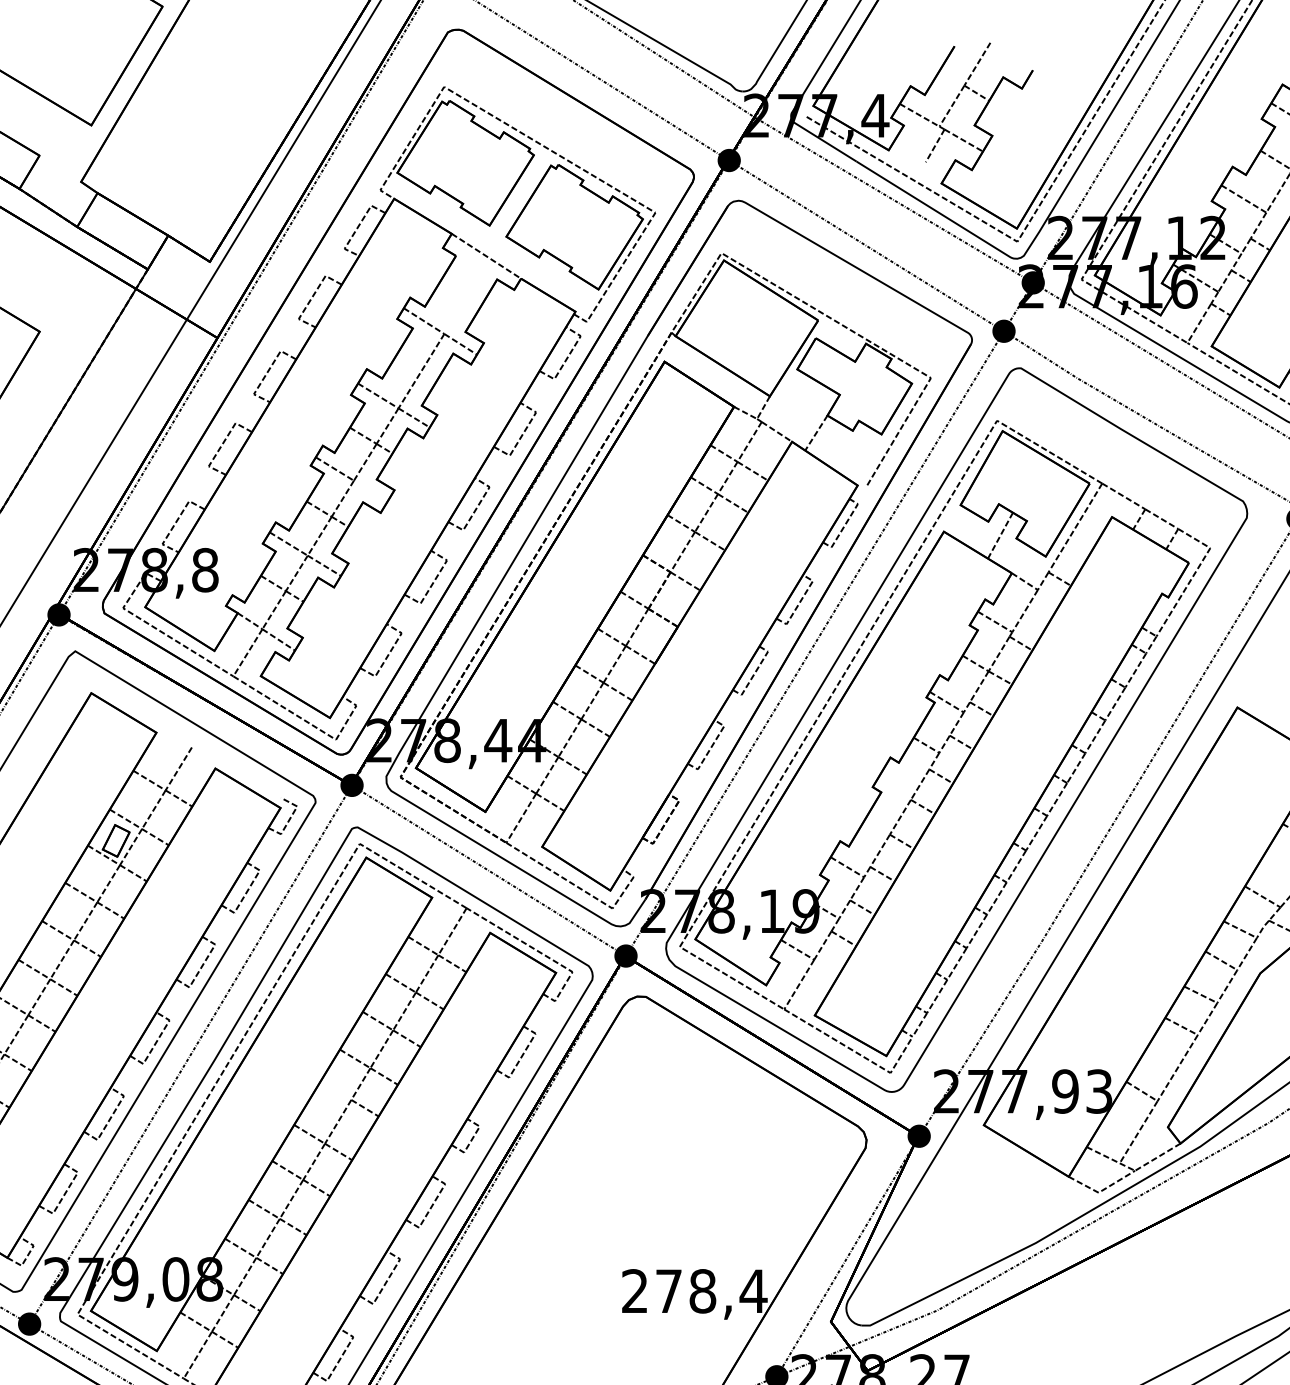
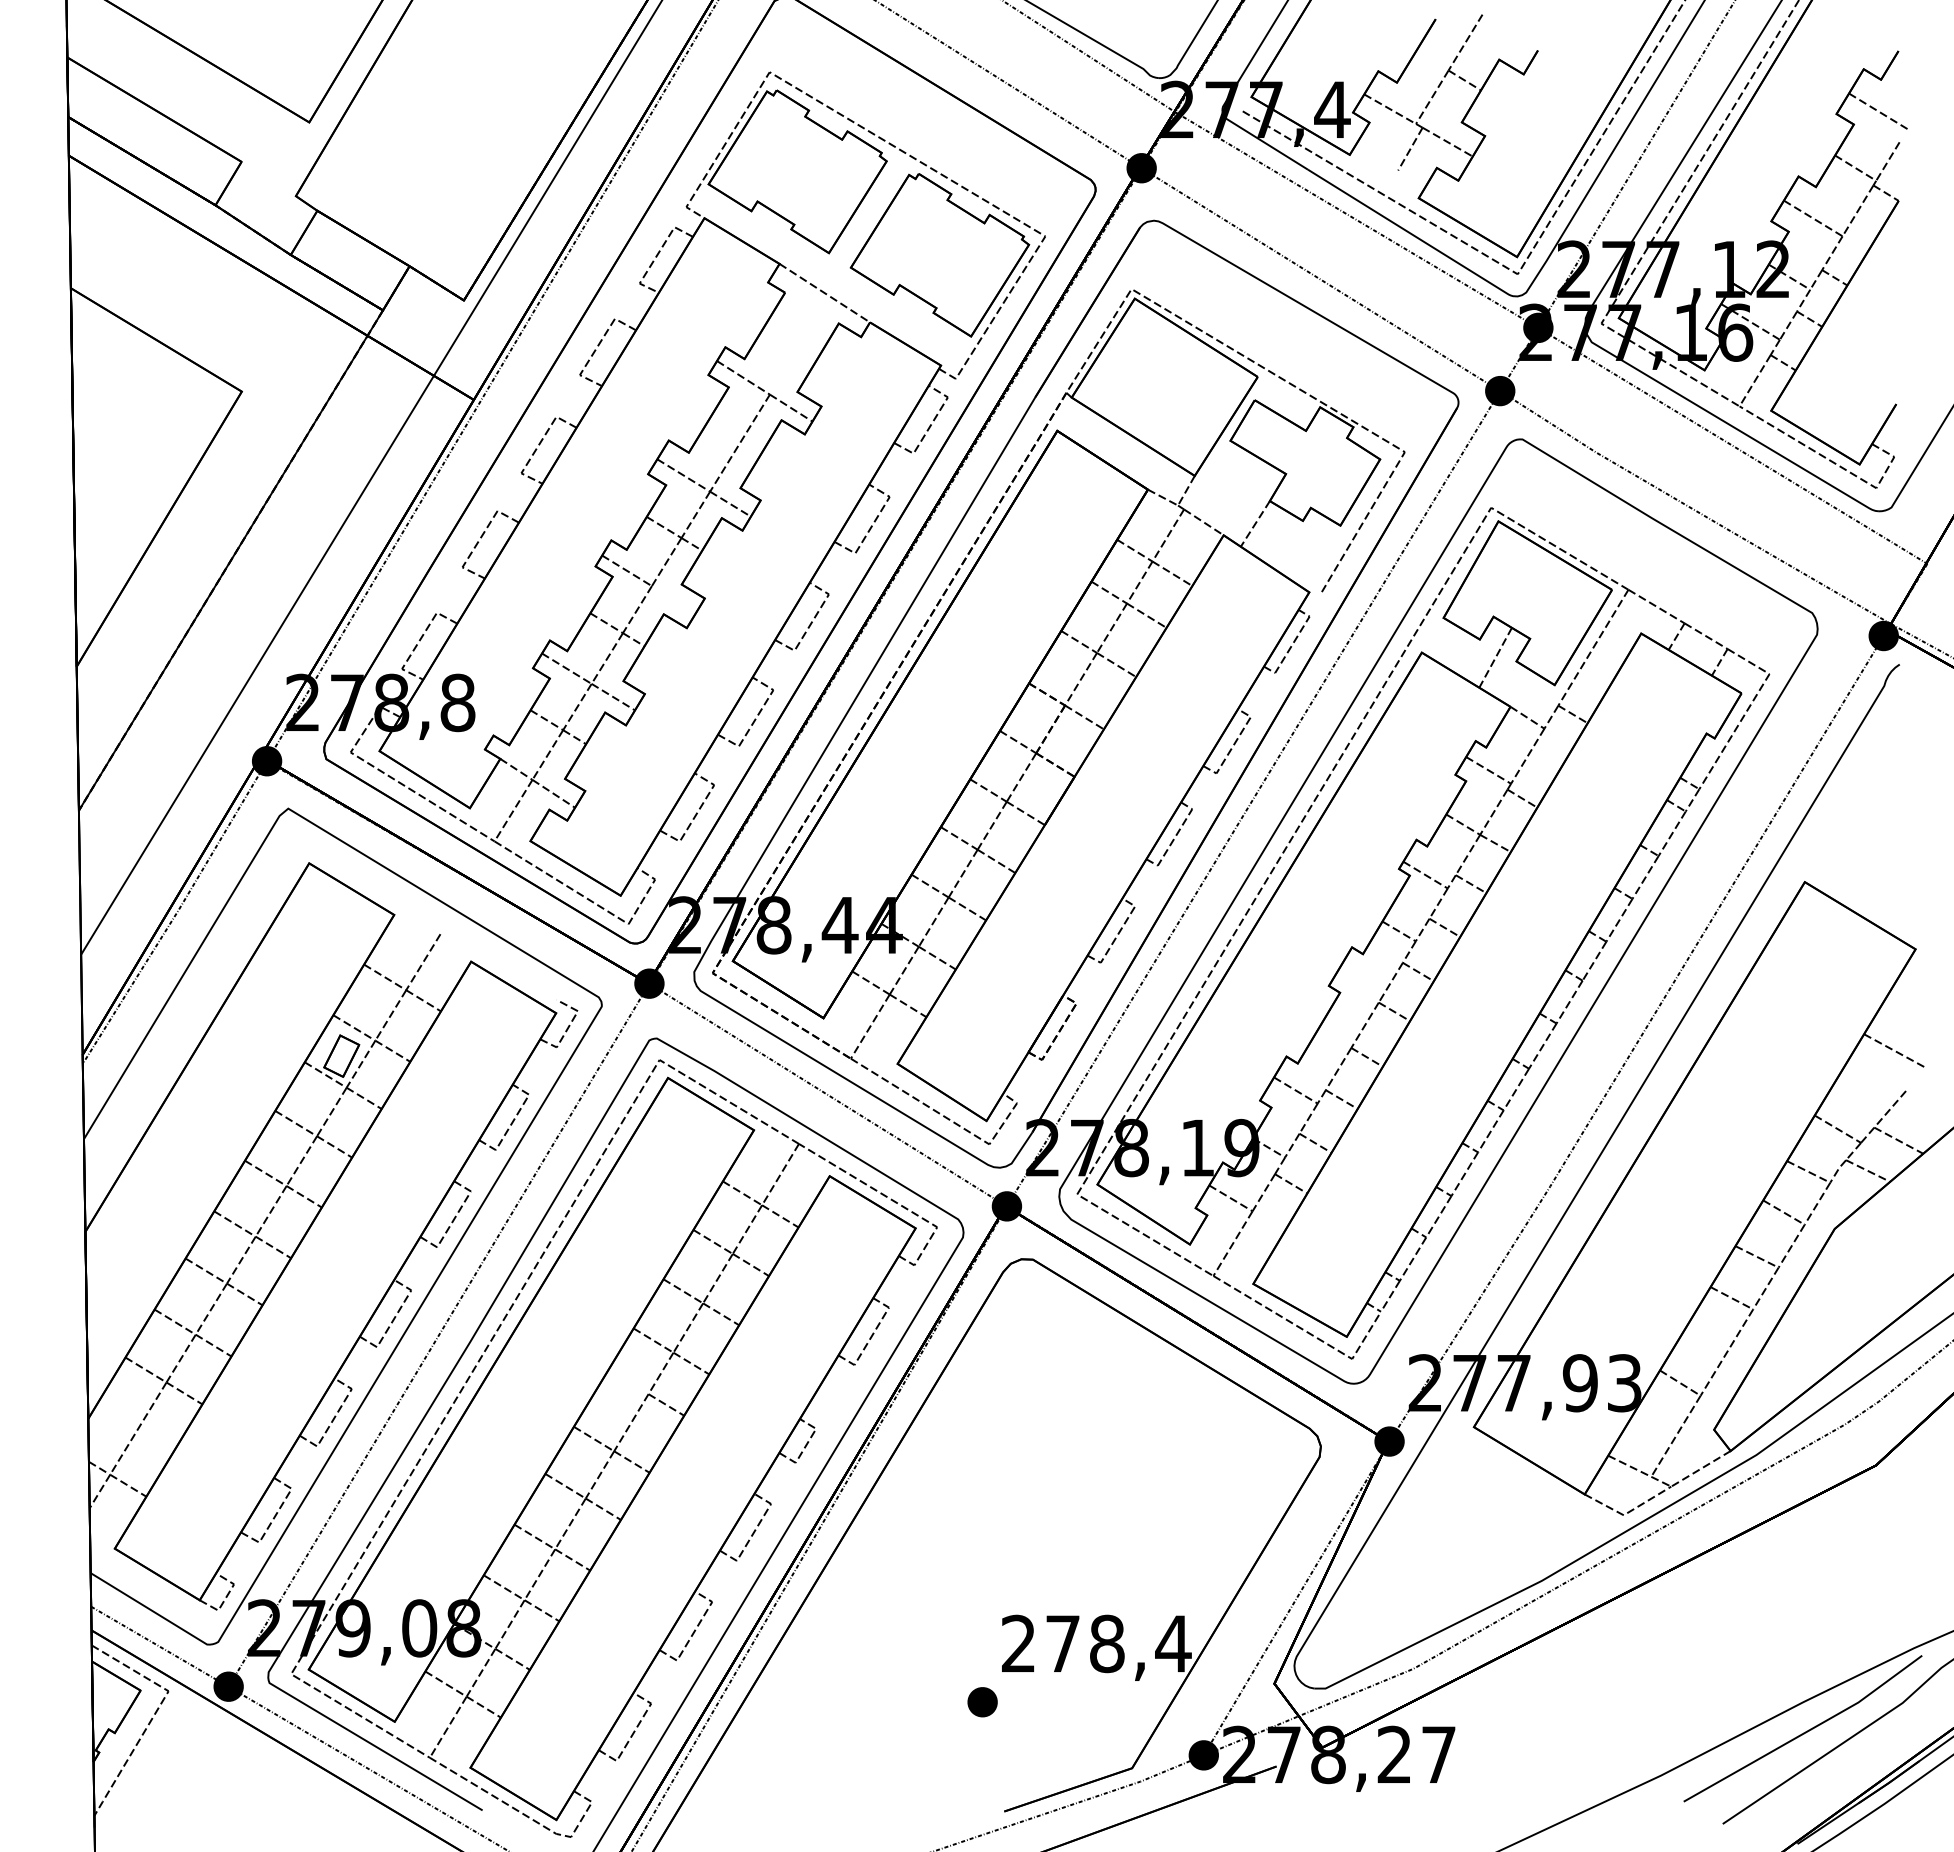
part: (607, 1336) -> (982, 1702), added

